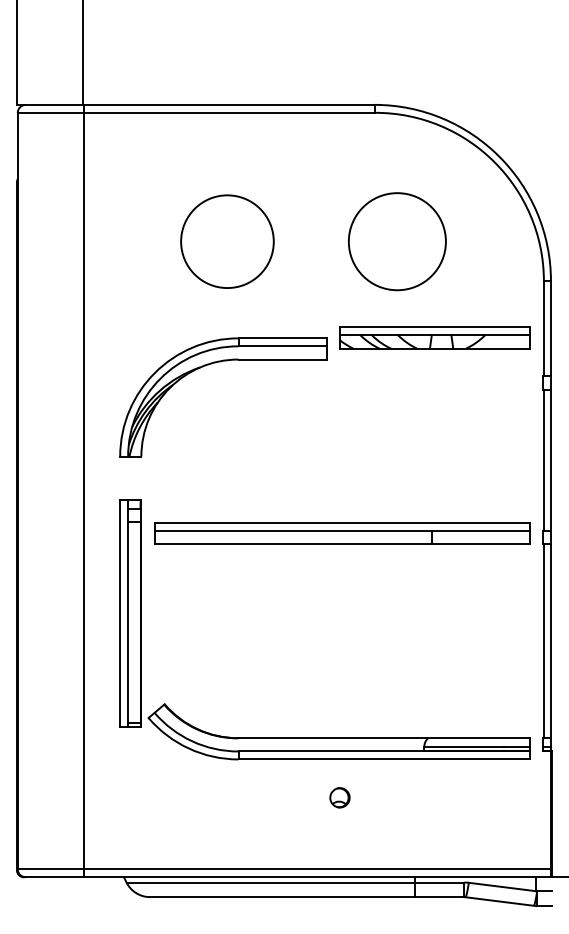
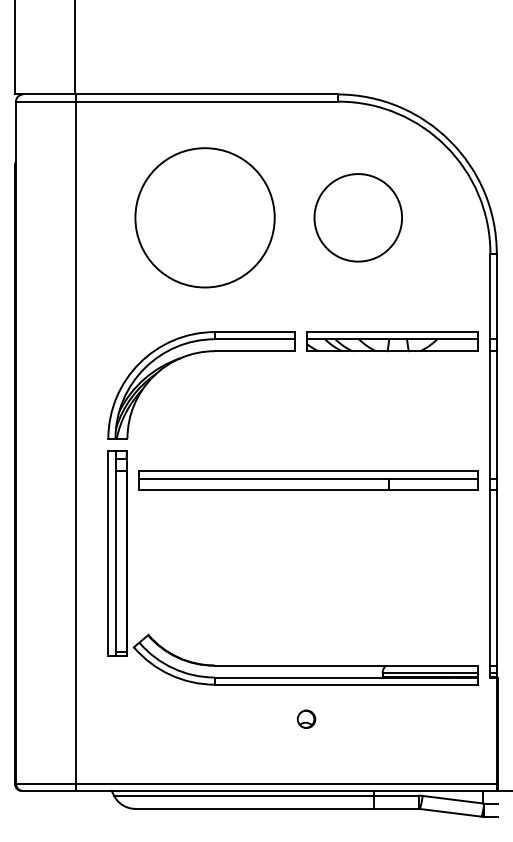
circle: (227, 241) -> (205, 217), size x1.67
part: (434, 337) -> (391, 341), moved
part: (212, 364) -> (191, 355), moved

